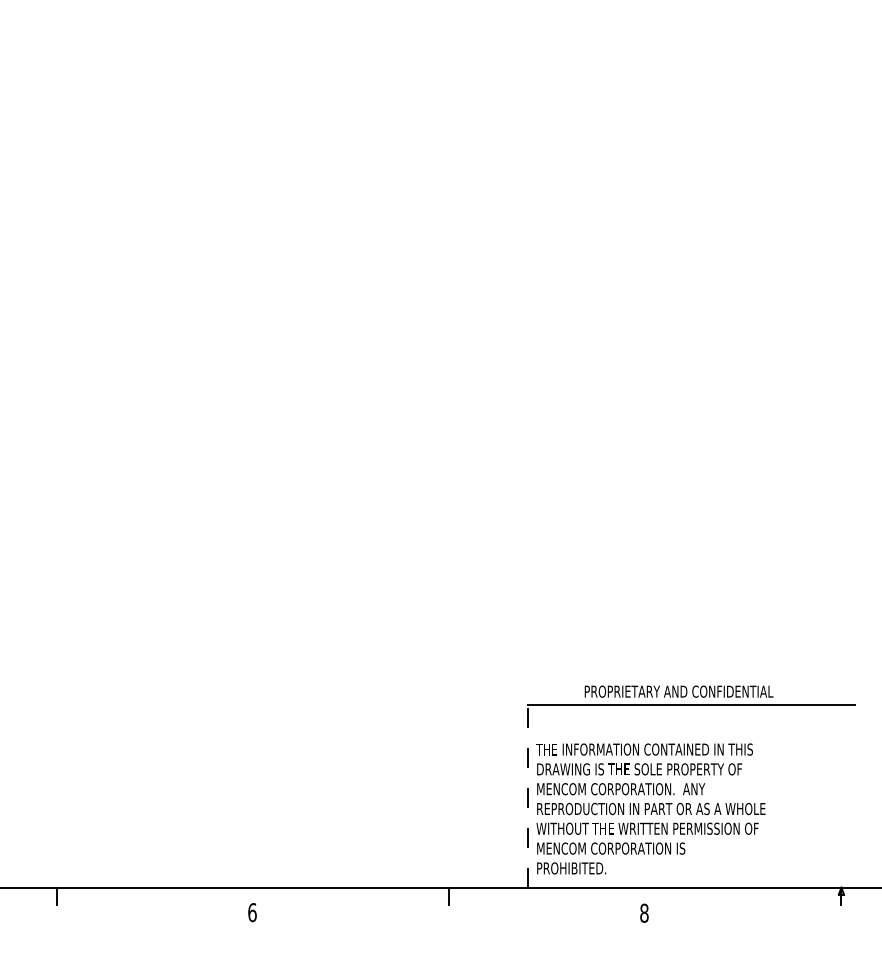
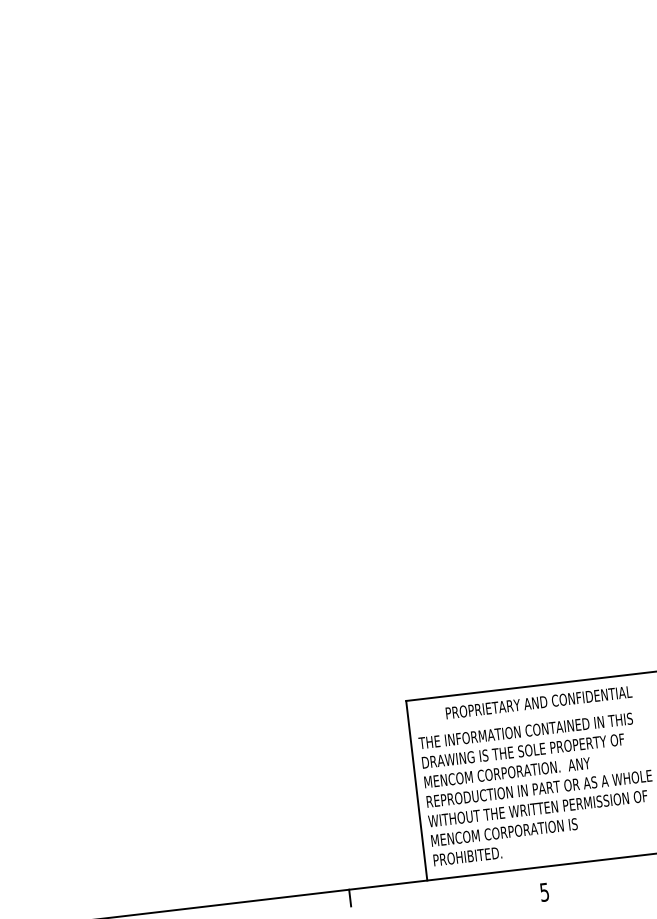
text: (678, 691) -> (538, 702), moved
line: (528, 796) -> (416, 790), dashed -> solid
text: (644, 912) -> (544, 891), 8 -> 5

